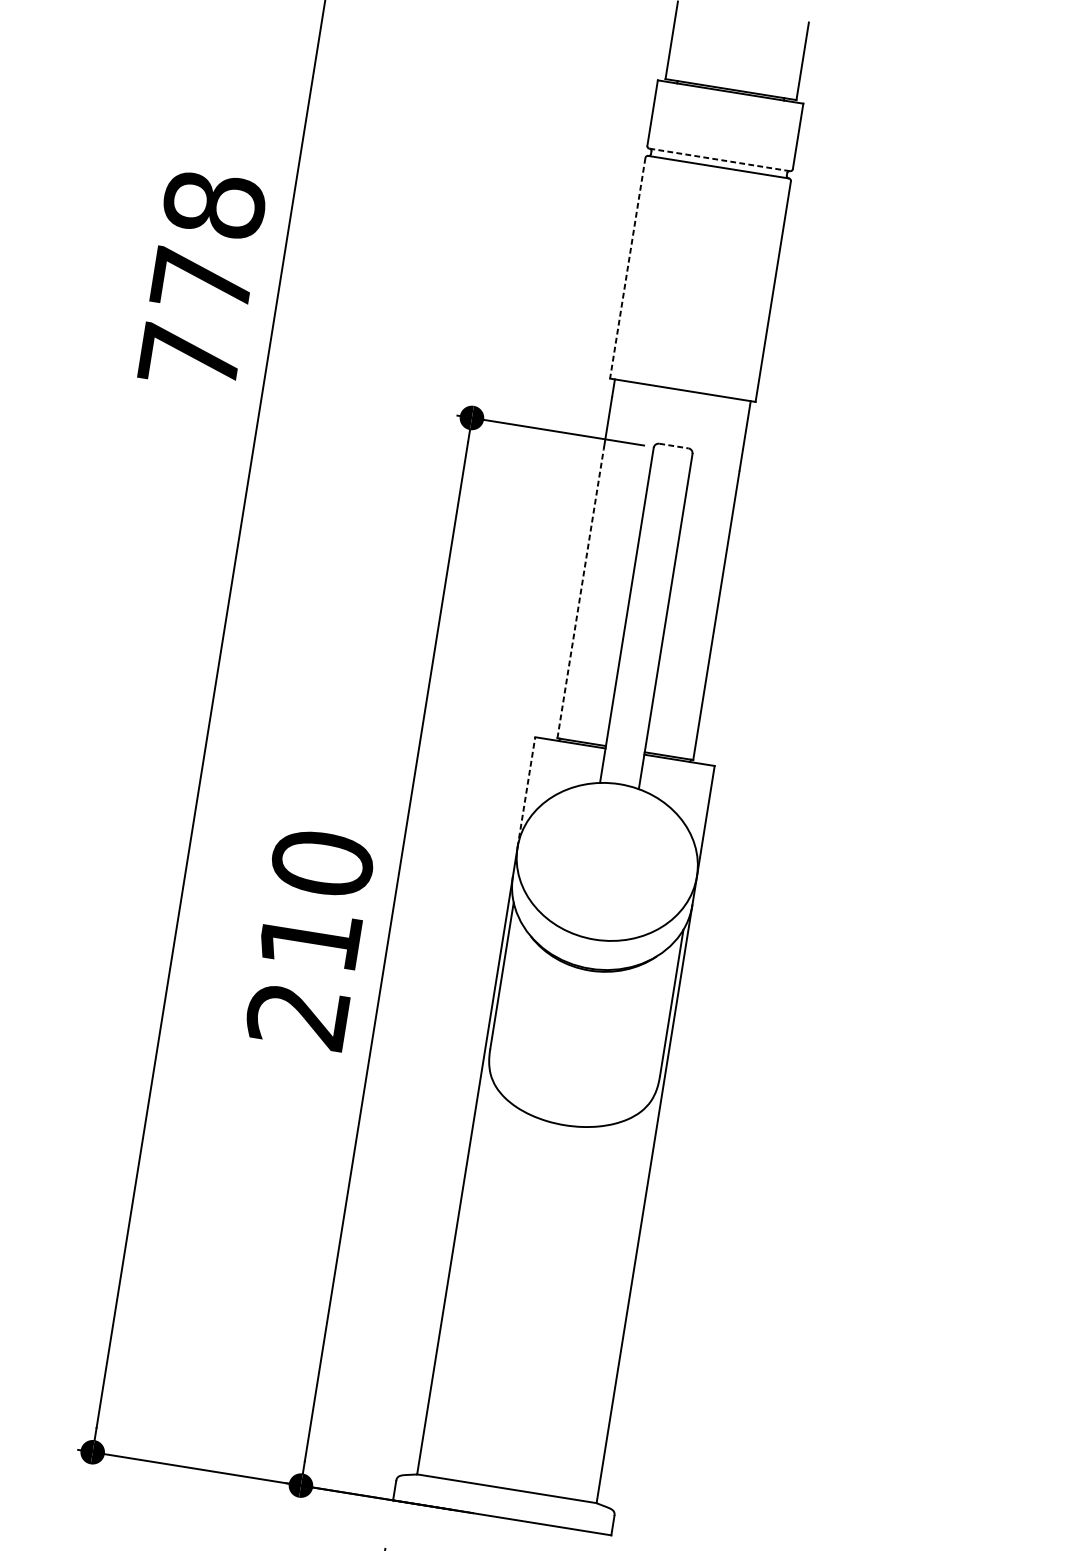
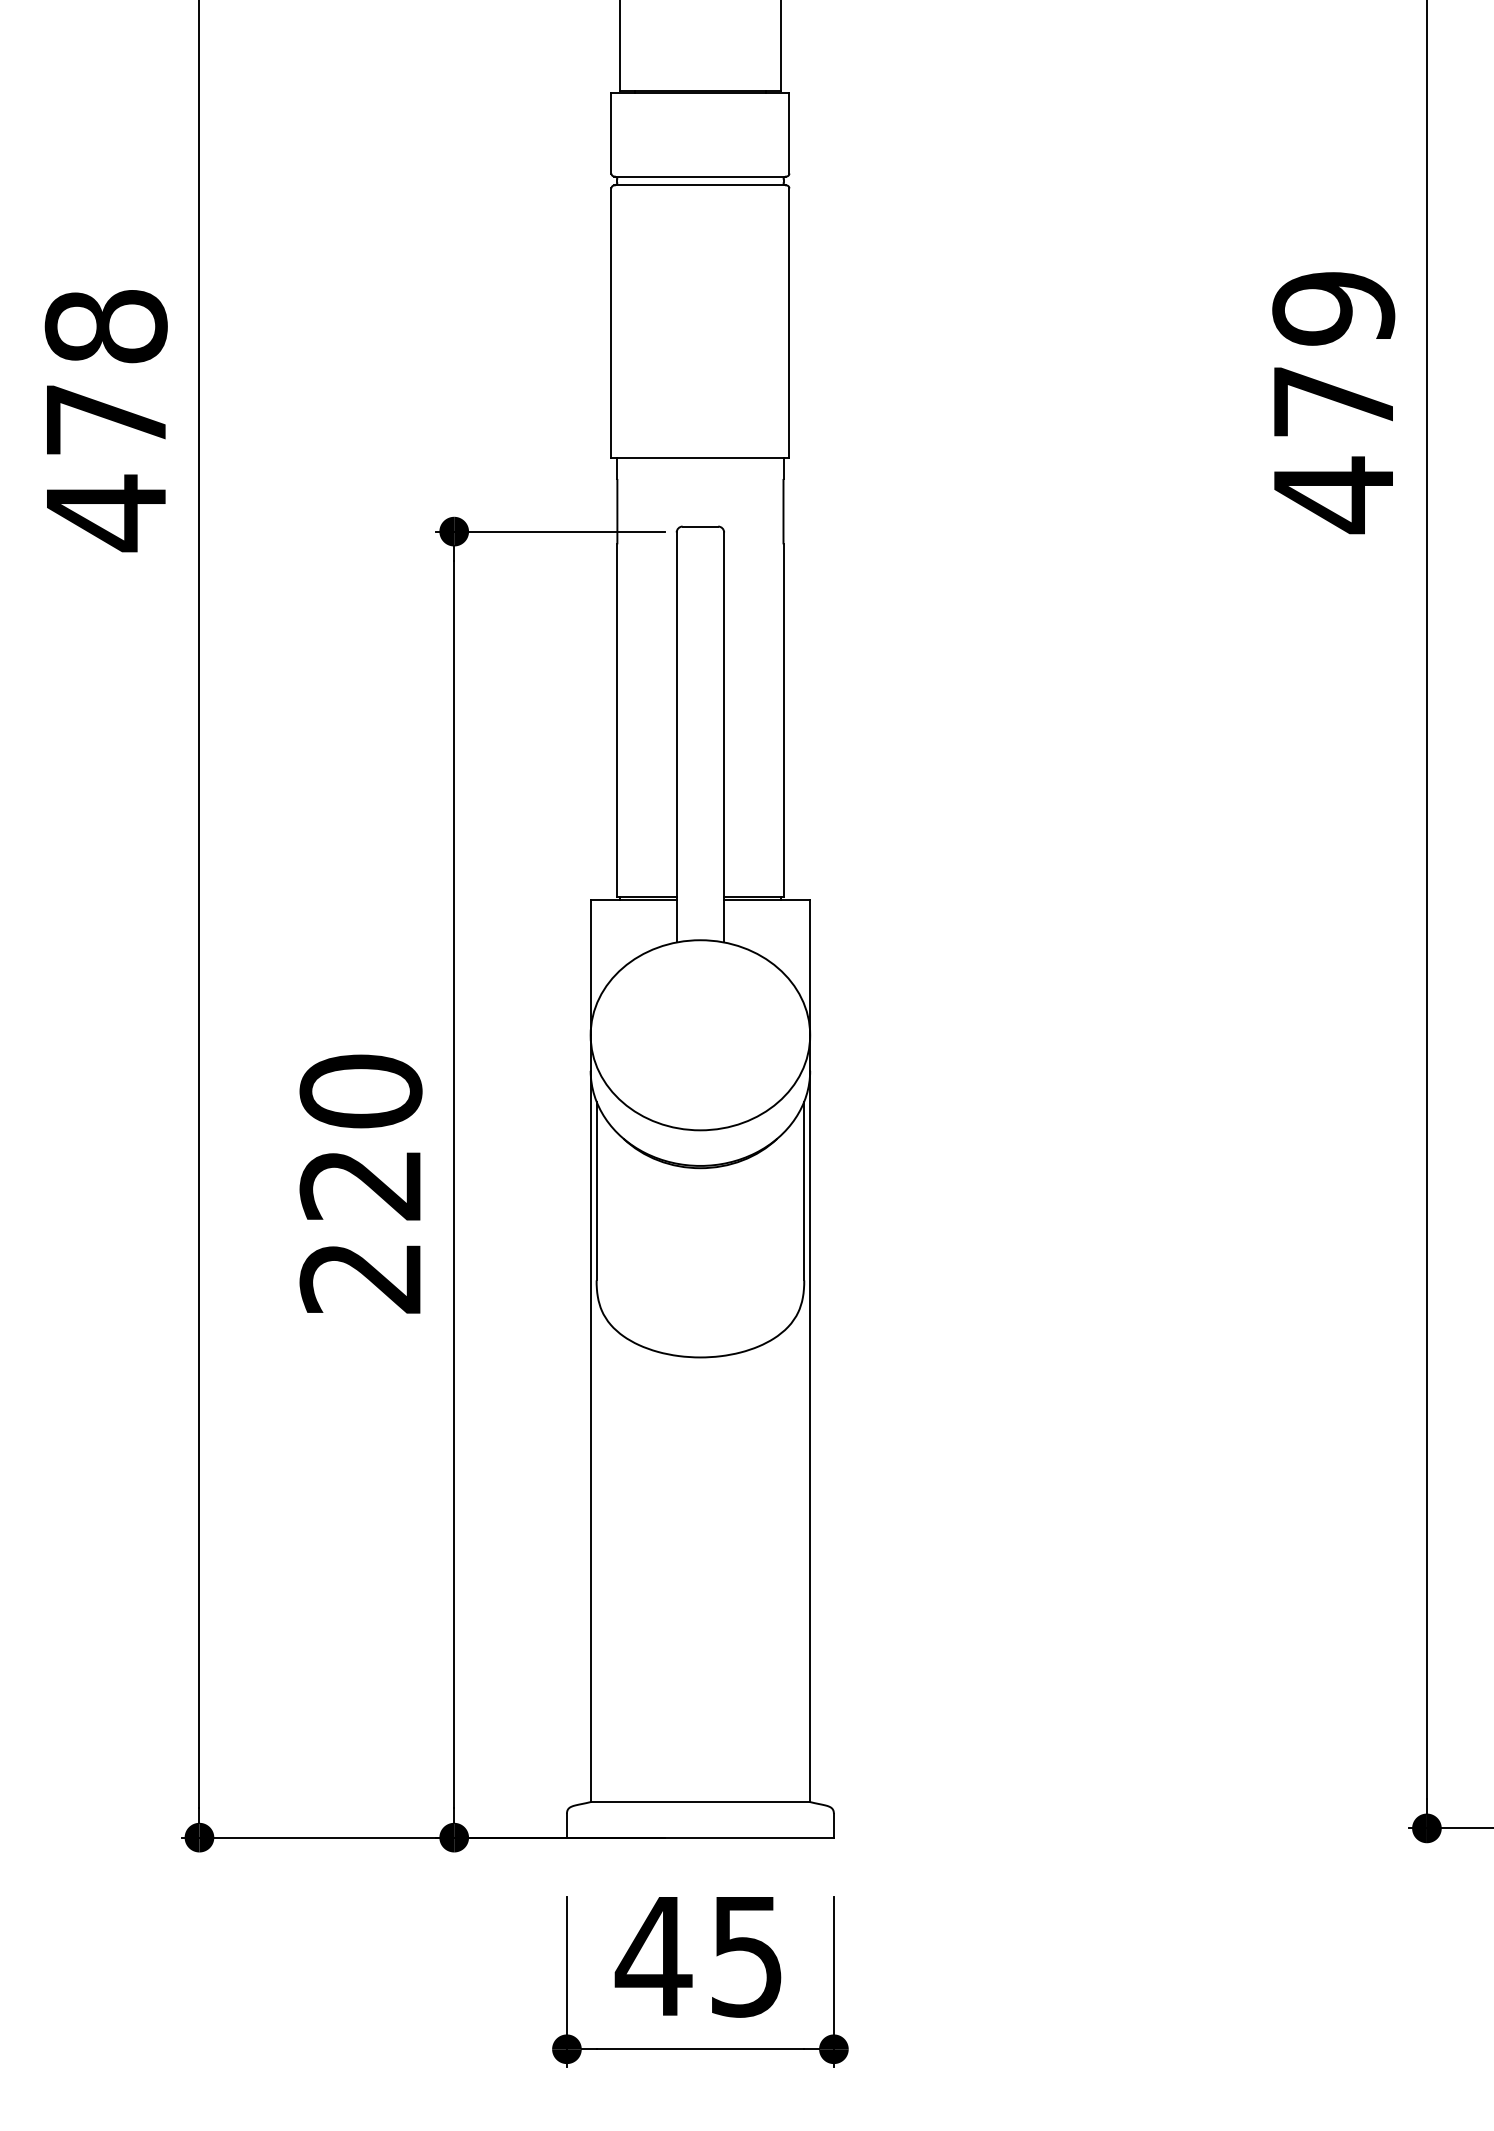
line: (719, 159) -> (700, 176), dashed -> solid
line: (627, 268) -> (611, 323), dashed -> solid
text: (190, 357) -> (106, 513), 778 -> 478
line: (673, 446) -> (700, 526), dashed -> solid
line: (580, 593) -> (617, 720), dashed -> solid
line: (526, 792) -> (590, 967), dashed -> solid
text: (308, 940) -> (359, 1185), 210 -> 220

